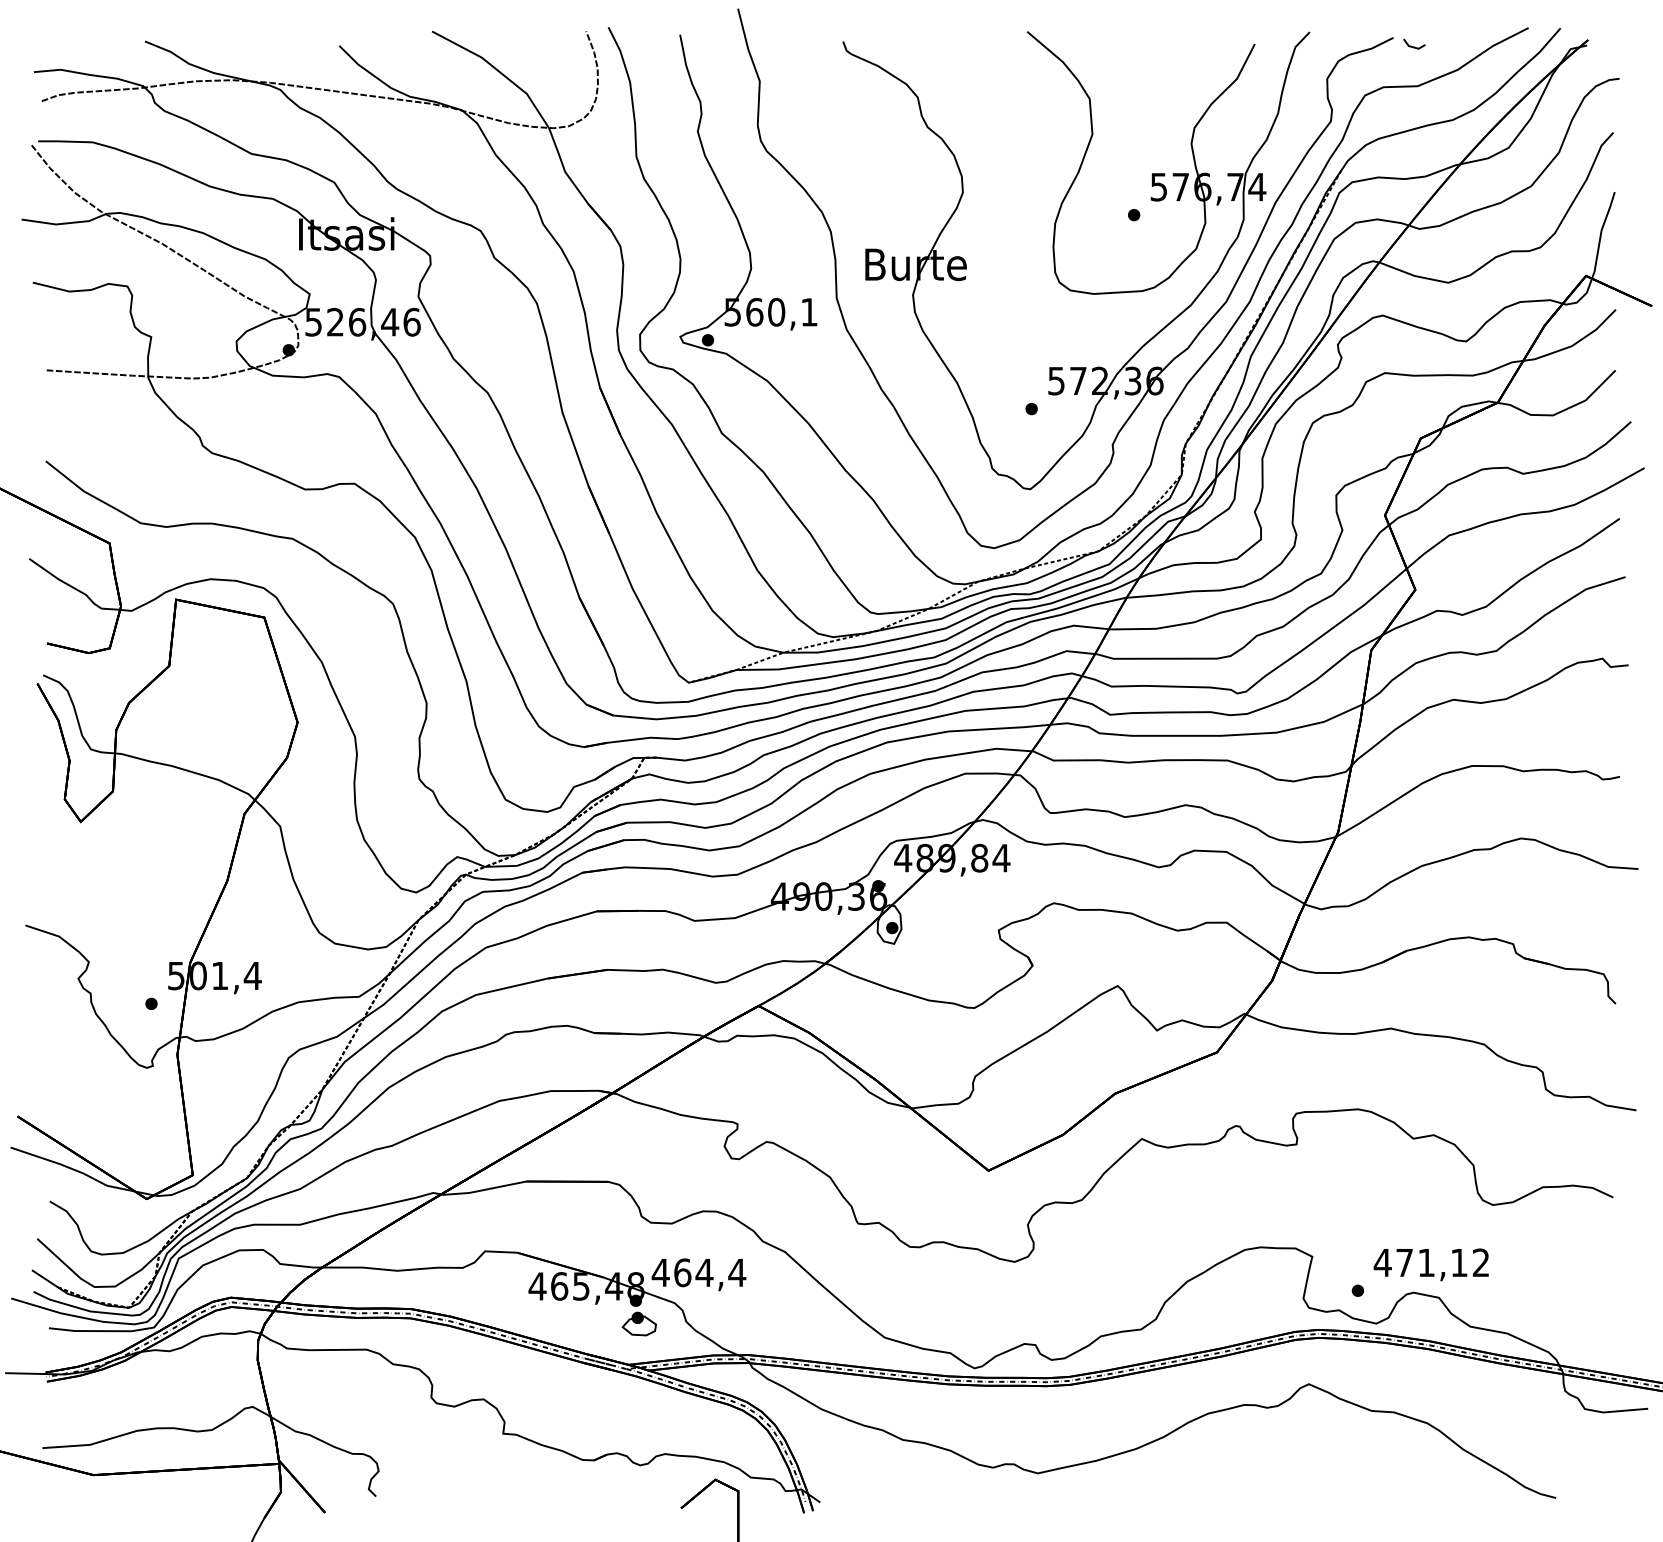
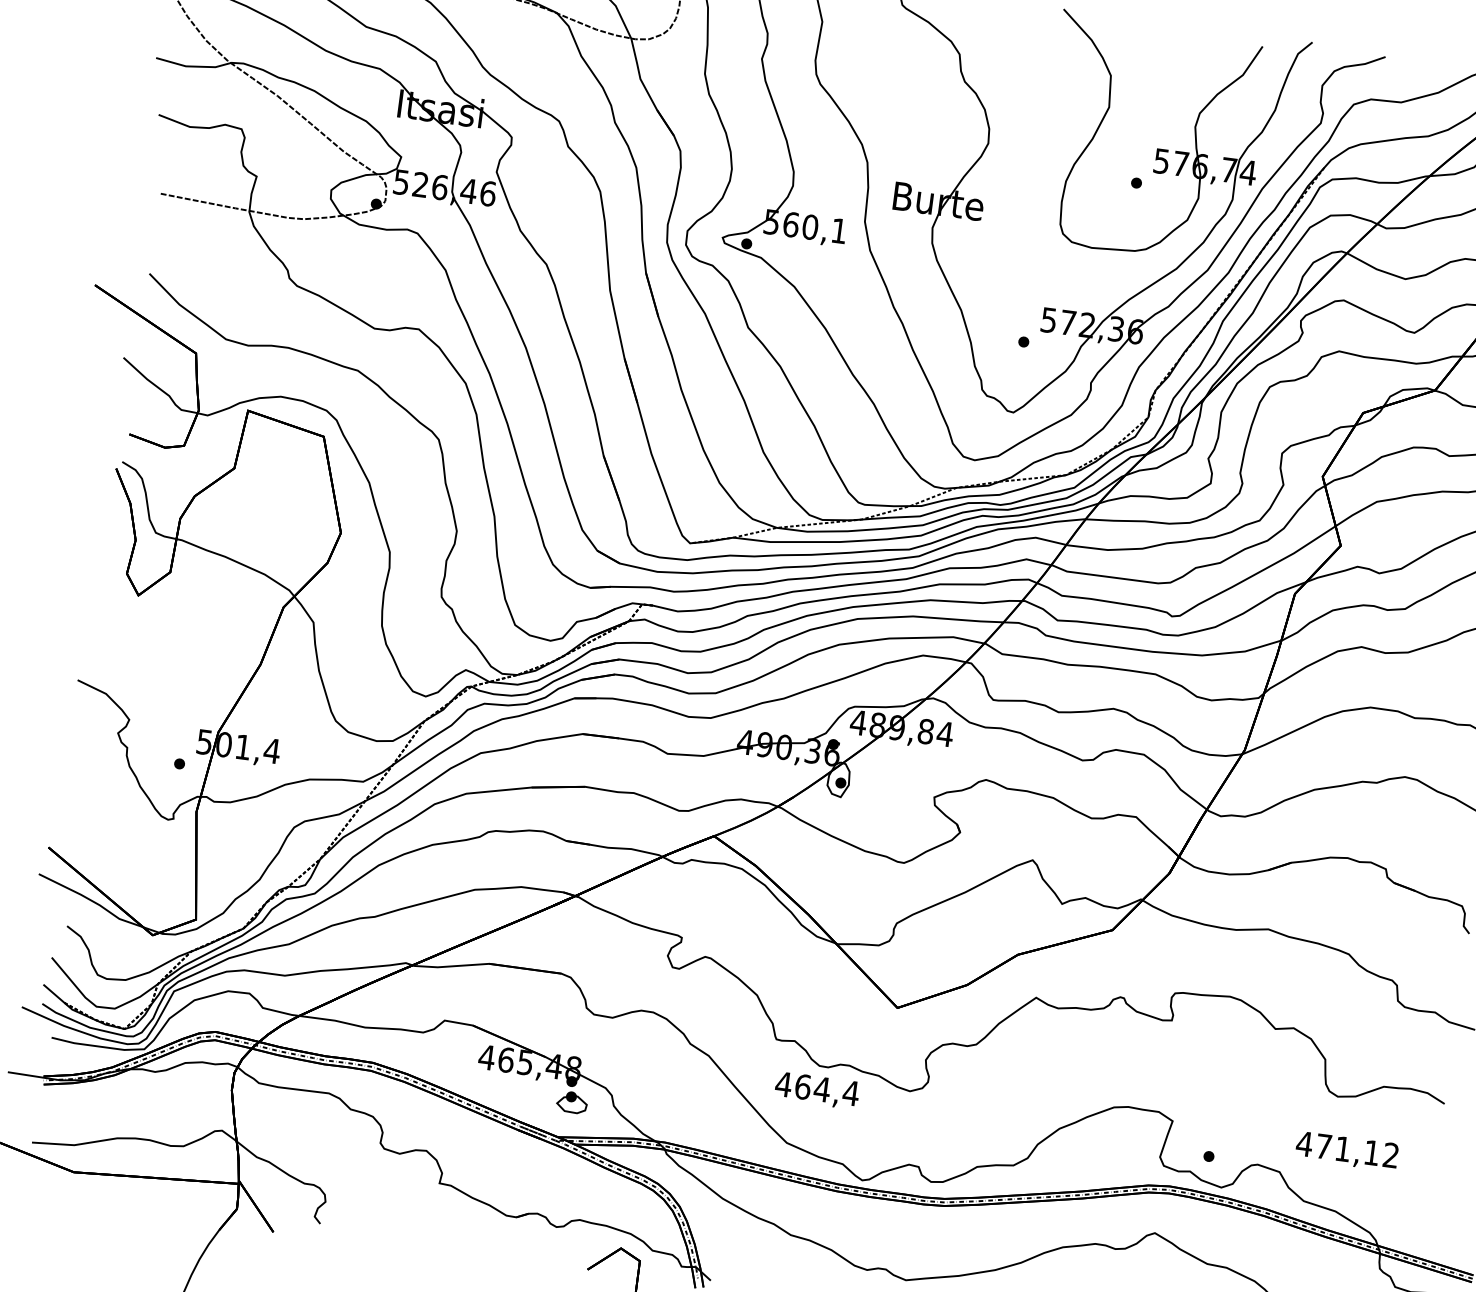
line: (1414, 46) -> (1403, 67), removed
text: (1430, 1264) -> (1346, 1151), moved
text: (698, 1274) -> (816, 1090), moved

